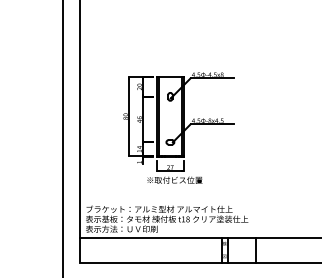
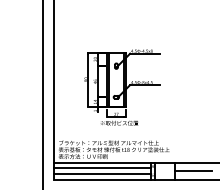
line: (150, 246) -> (102, 168), added
line: (283, 250) -> (193, 171), added
line: (150, 255) -> (102, 174), added

